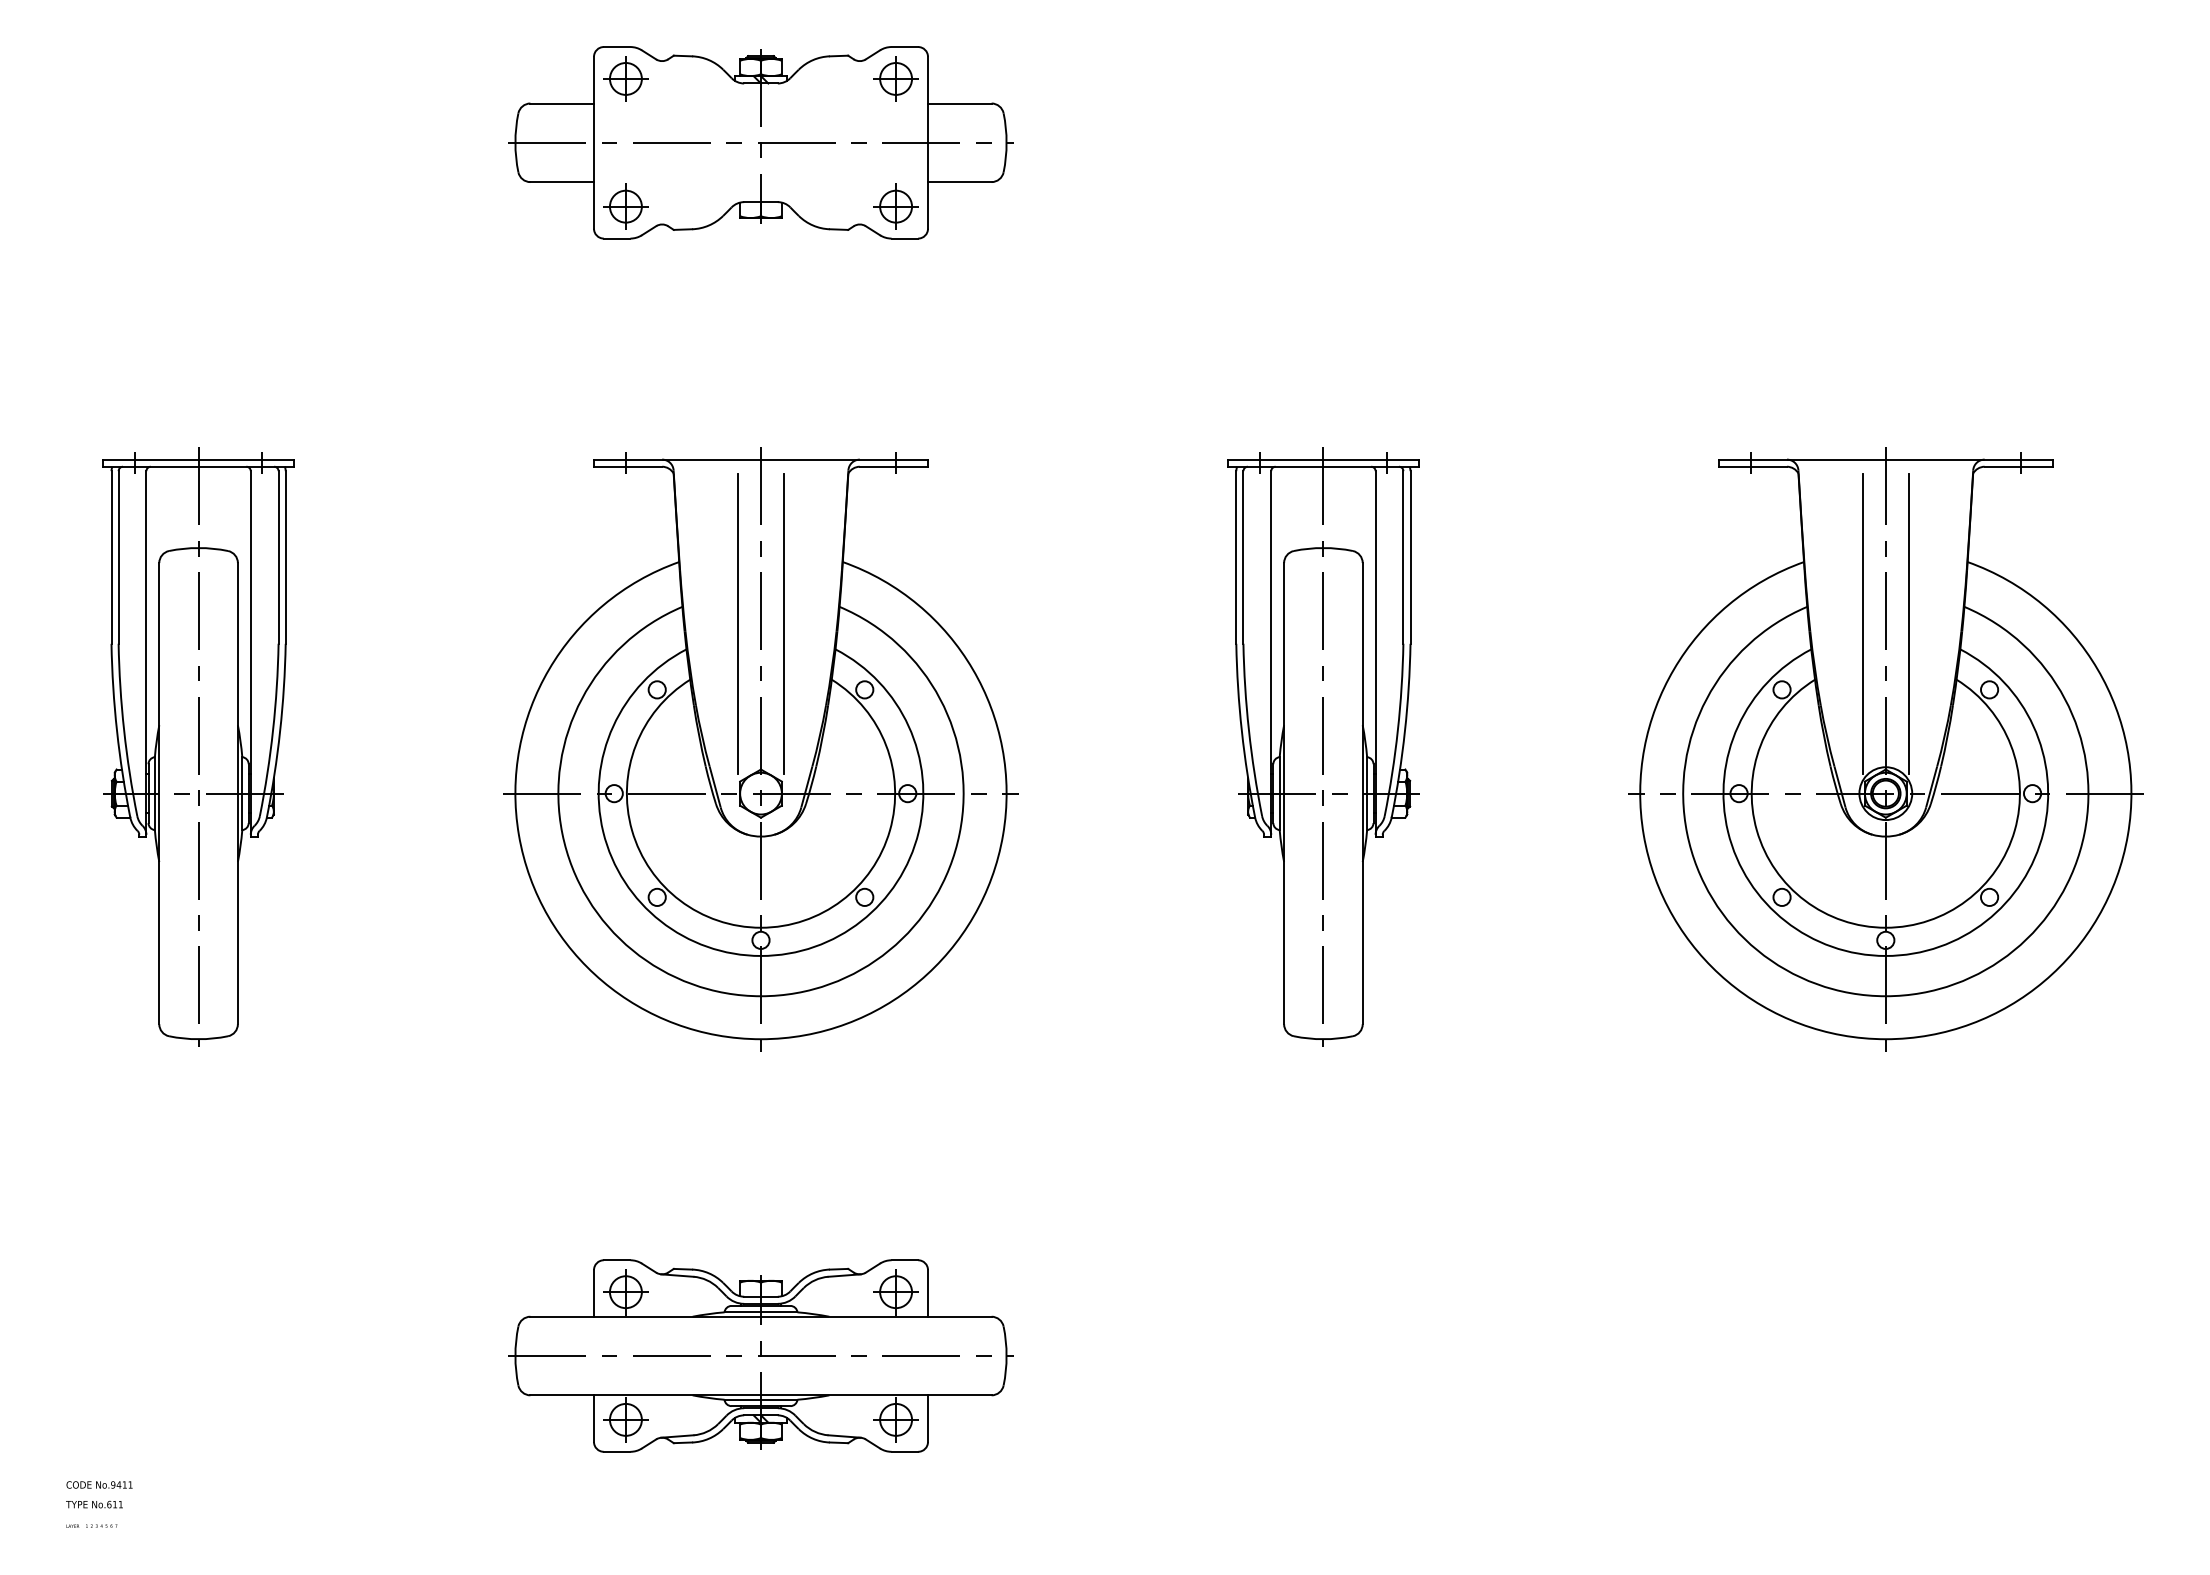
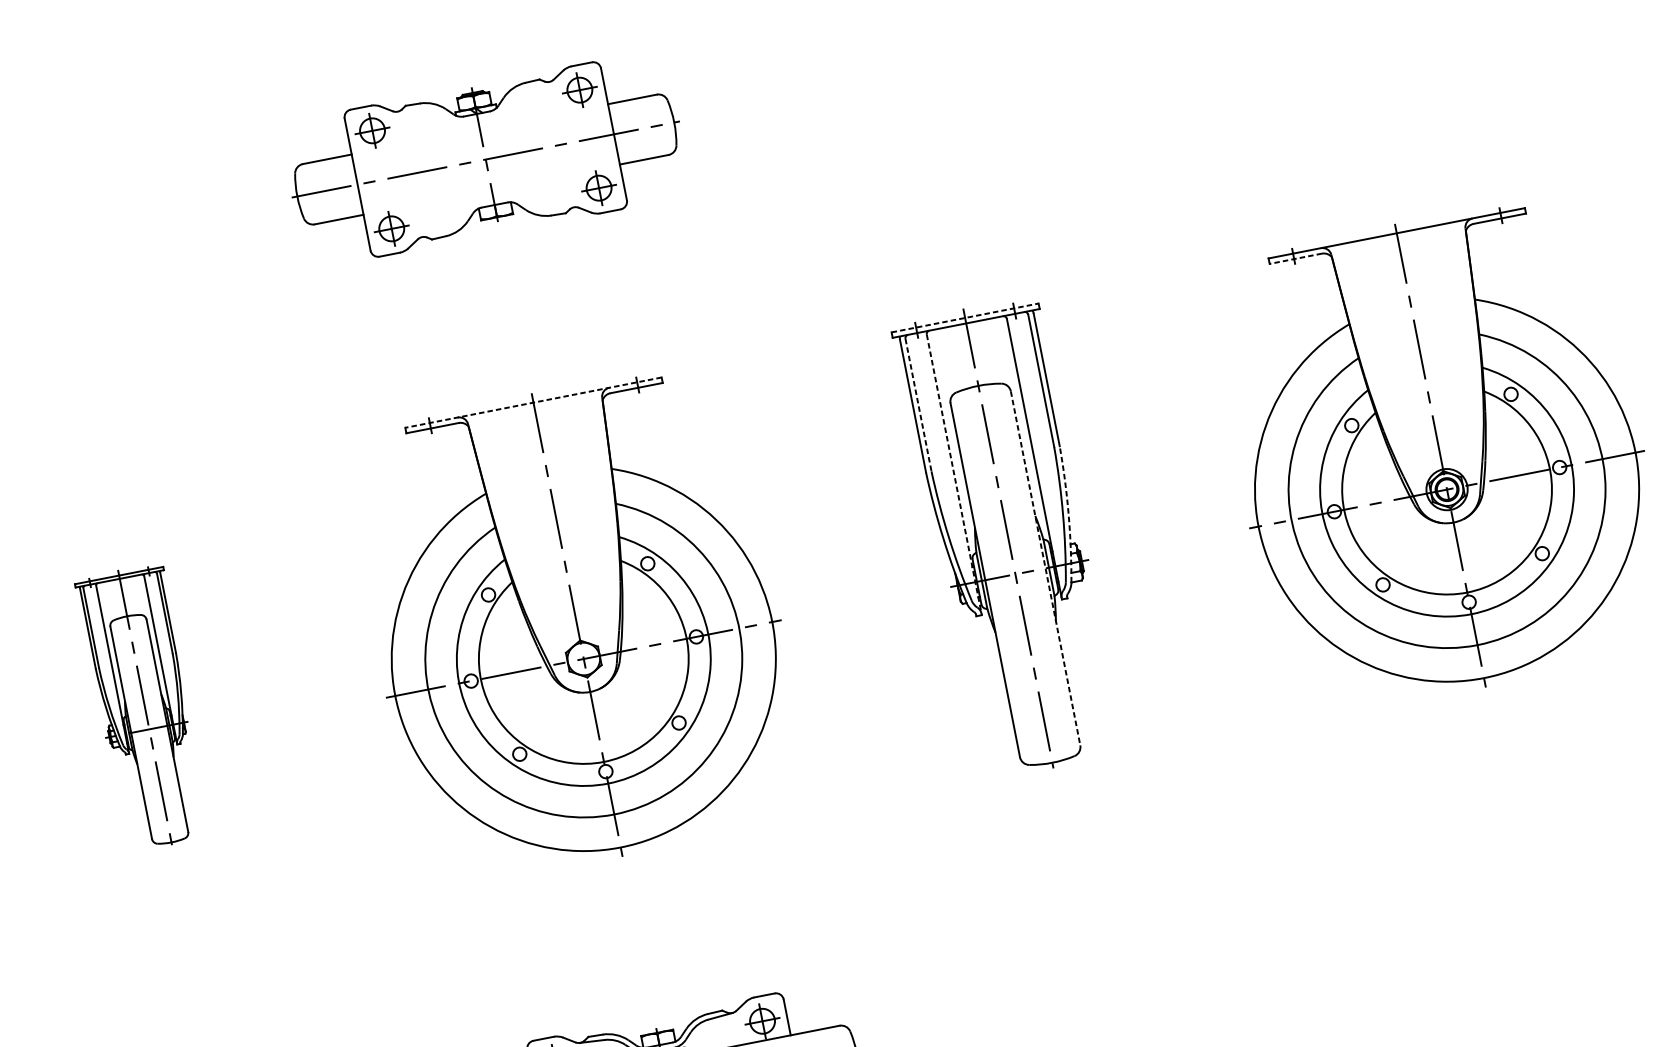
line: (760, 459) -> (533, 402), solid -> dashed
line: (1323, 459) -> (965, 317), solid -> dashed
line: (1752, 466) -> (1295, 258), solid -> dashed
line: (1243, 557) -> (918, 405), solid -> dashed
line: (738, 623) -> (540, 531), removed
line: (783, 623) -> (575, 525), removed
line: (1862, 623) -> (1403, 362), removed
line: (1908, 623) -> (1438, 355), removed
line: (1271, 653) -> (954, 474), solid -> dashed
arc: (1404, 731) -> (1068, 514), solid -> dashed
part: (198, 746) -> (144, 707), size x0.6
line: (1362, 793) -> (1045, 568), solid -> dashed

